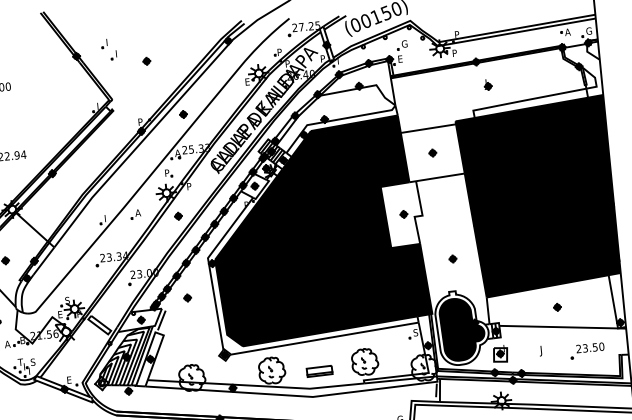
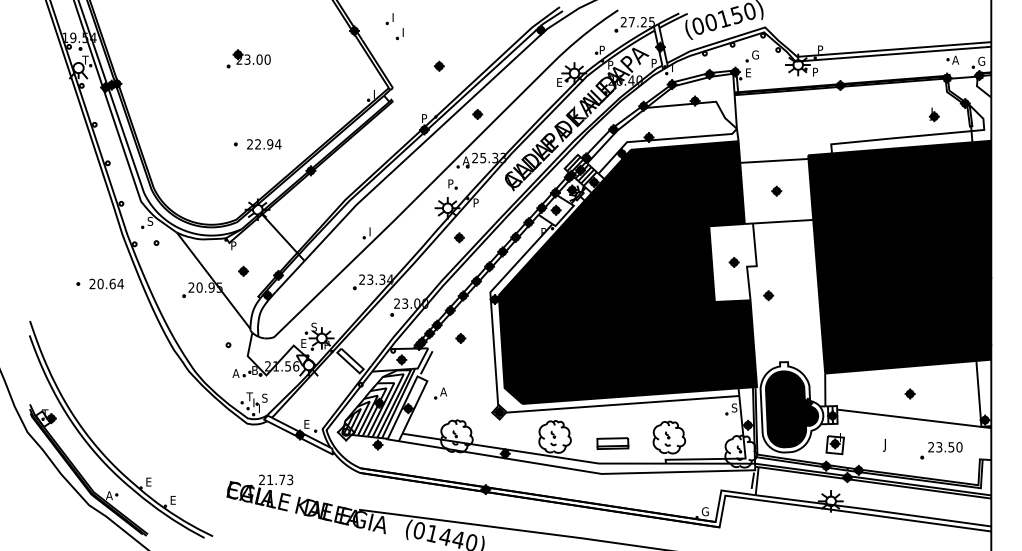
part: (146, 60) -> (438, 65), moved
part: (487, 84) -> (933, 114), moved
part: (135, 214) -> (440, 393), moved
part: (452, 258) -> (768, 295), moved

